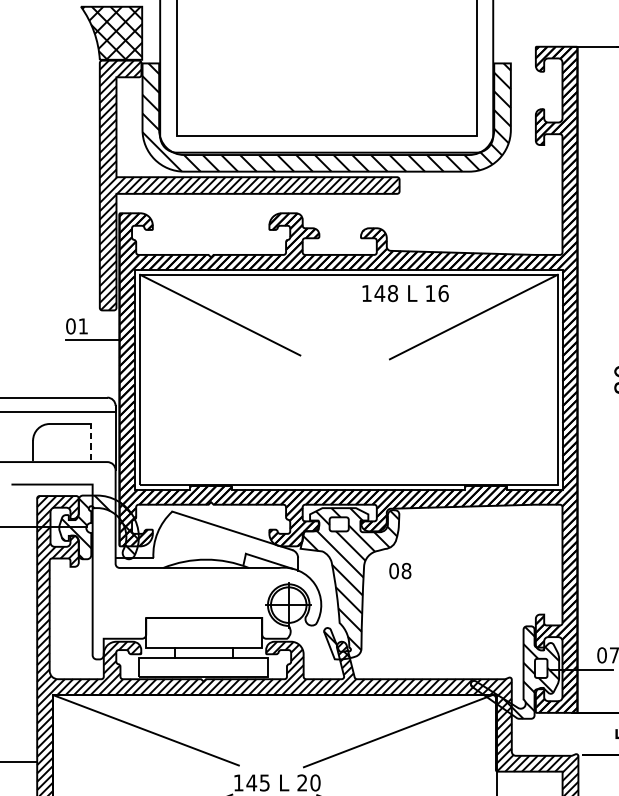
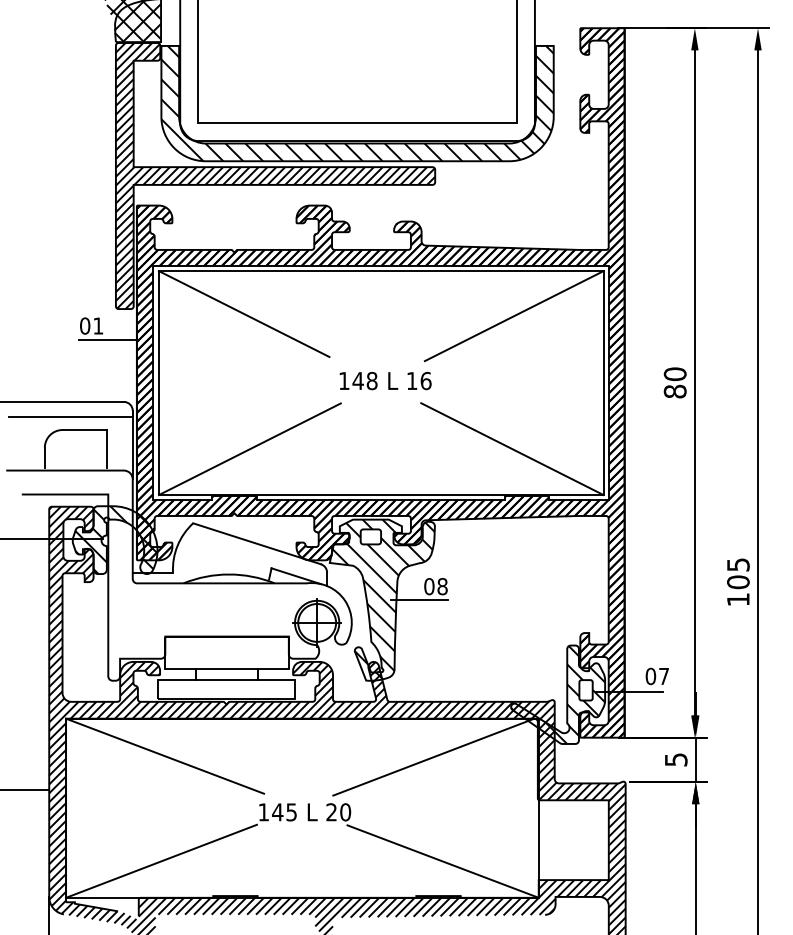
text: (405, 293) -> (385, 381), moved
line: (90, 441) -> (106, 448), dashed -> solid
line: (225, 442) -> (249, 449), added
line: (472, 442) -> (512, 449), added
line: (384, 584) -> (419, 600), added

